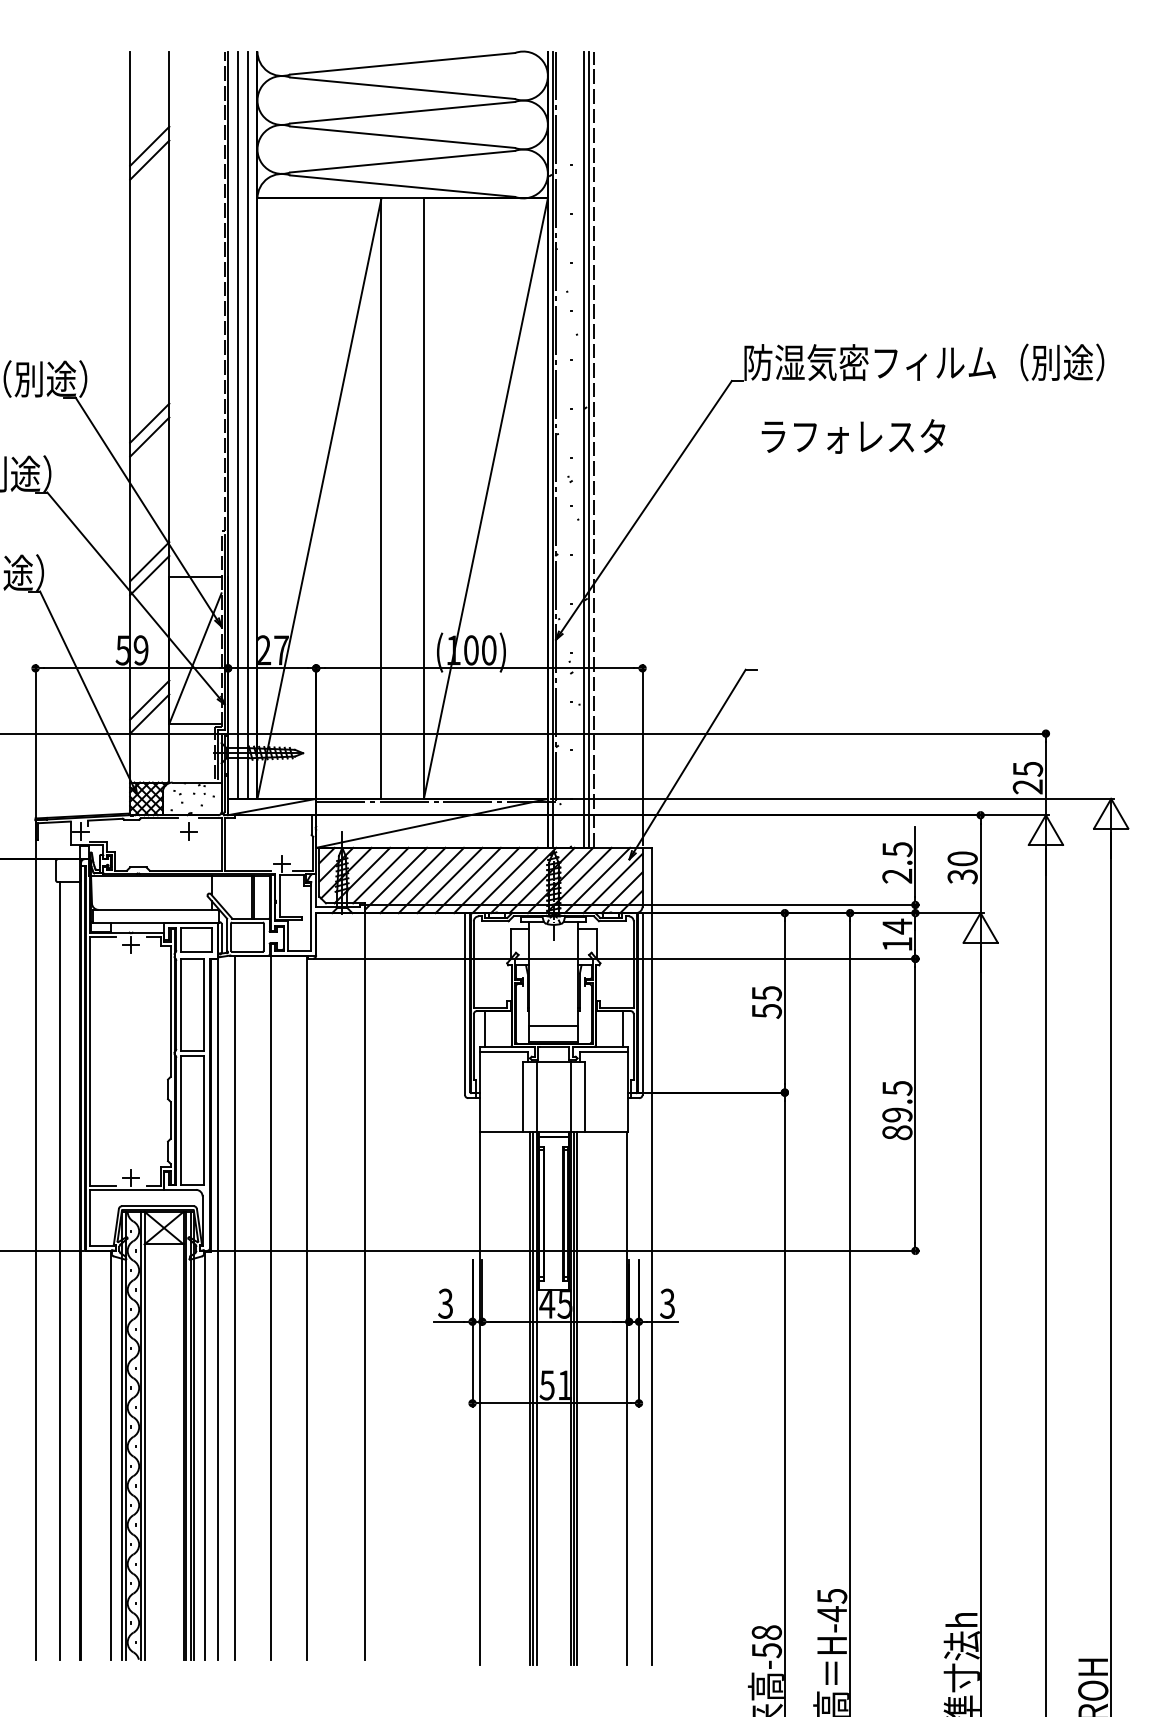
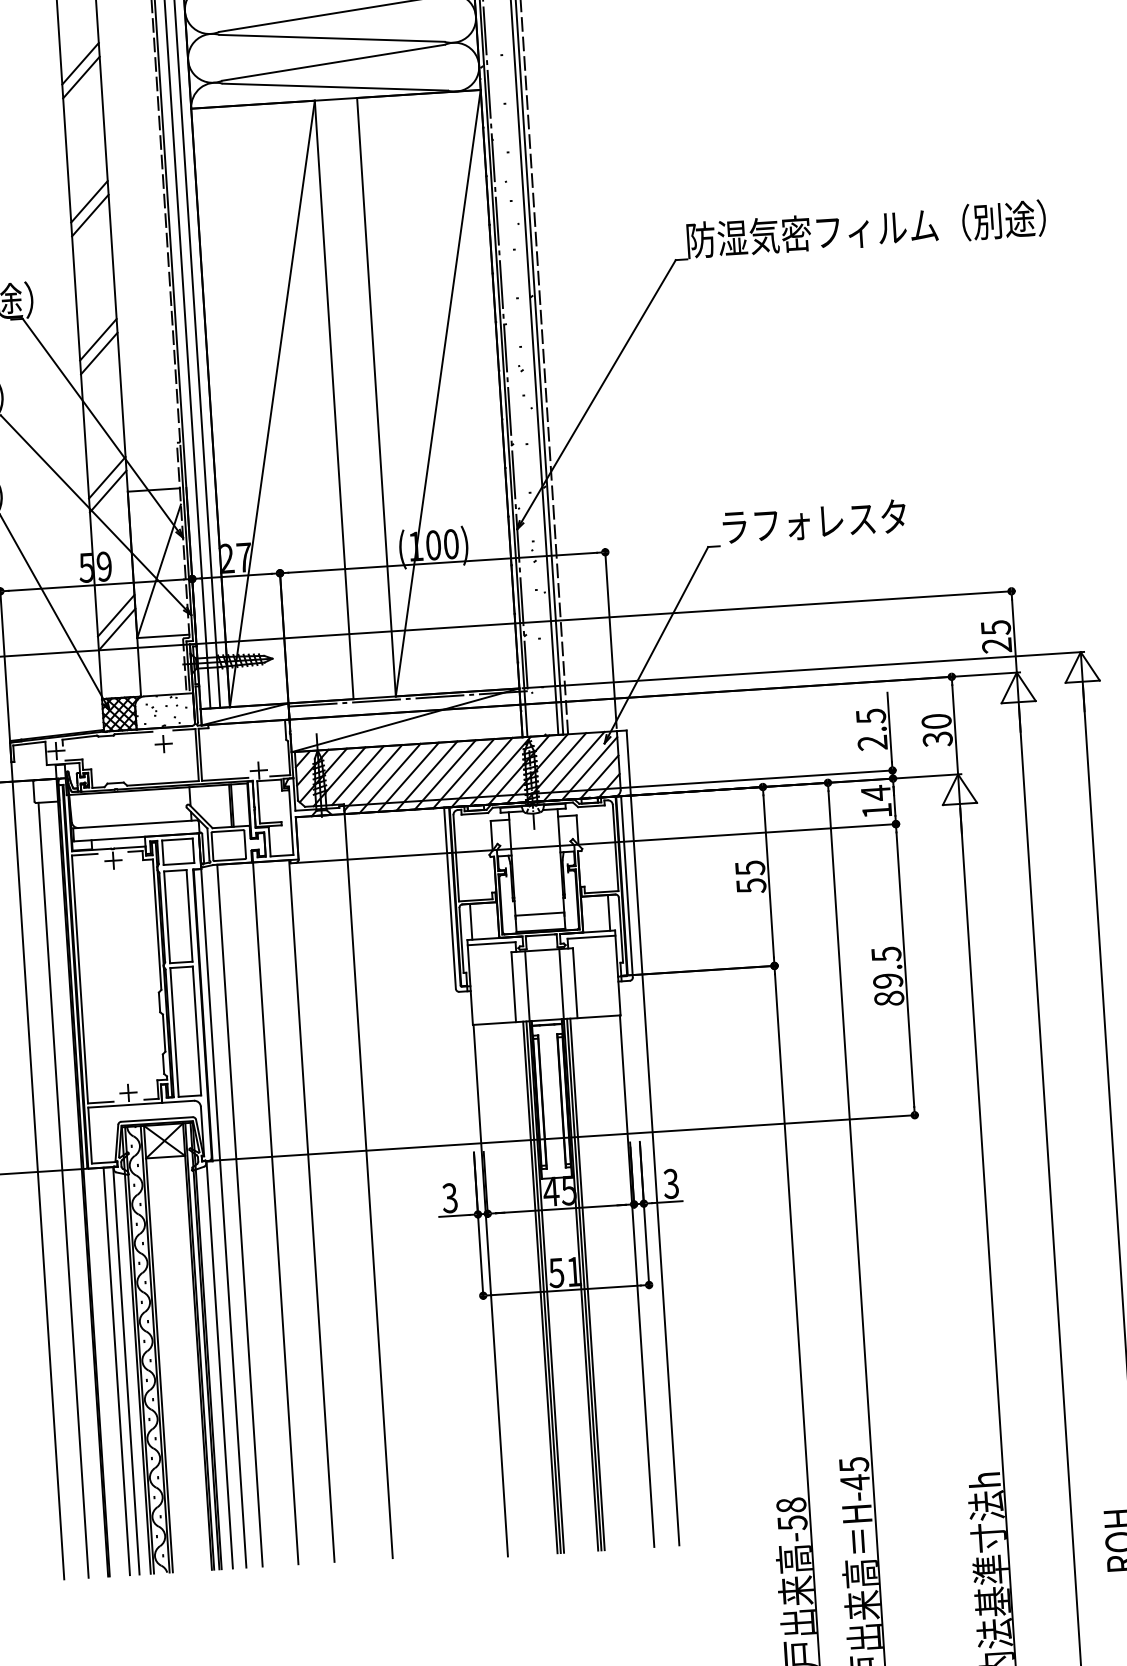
line: (149, 284) -> (89, 201), added
line: (149, 298) -> (90, 215), added
text: (853, 436) -> (814, 521), moved
line: (101, 1454) -> (116, 1370), added

